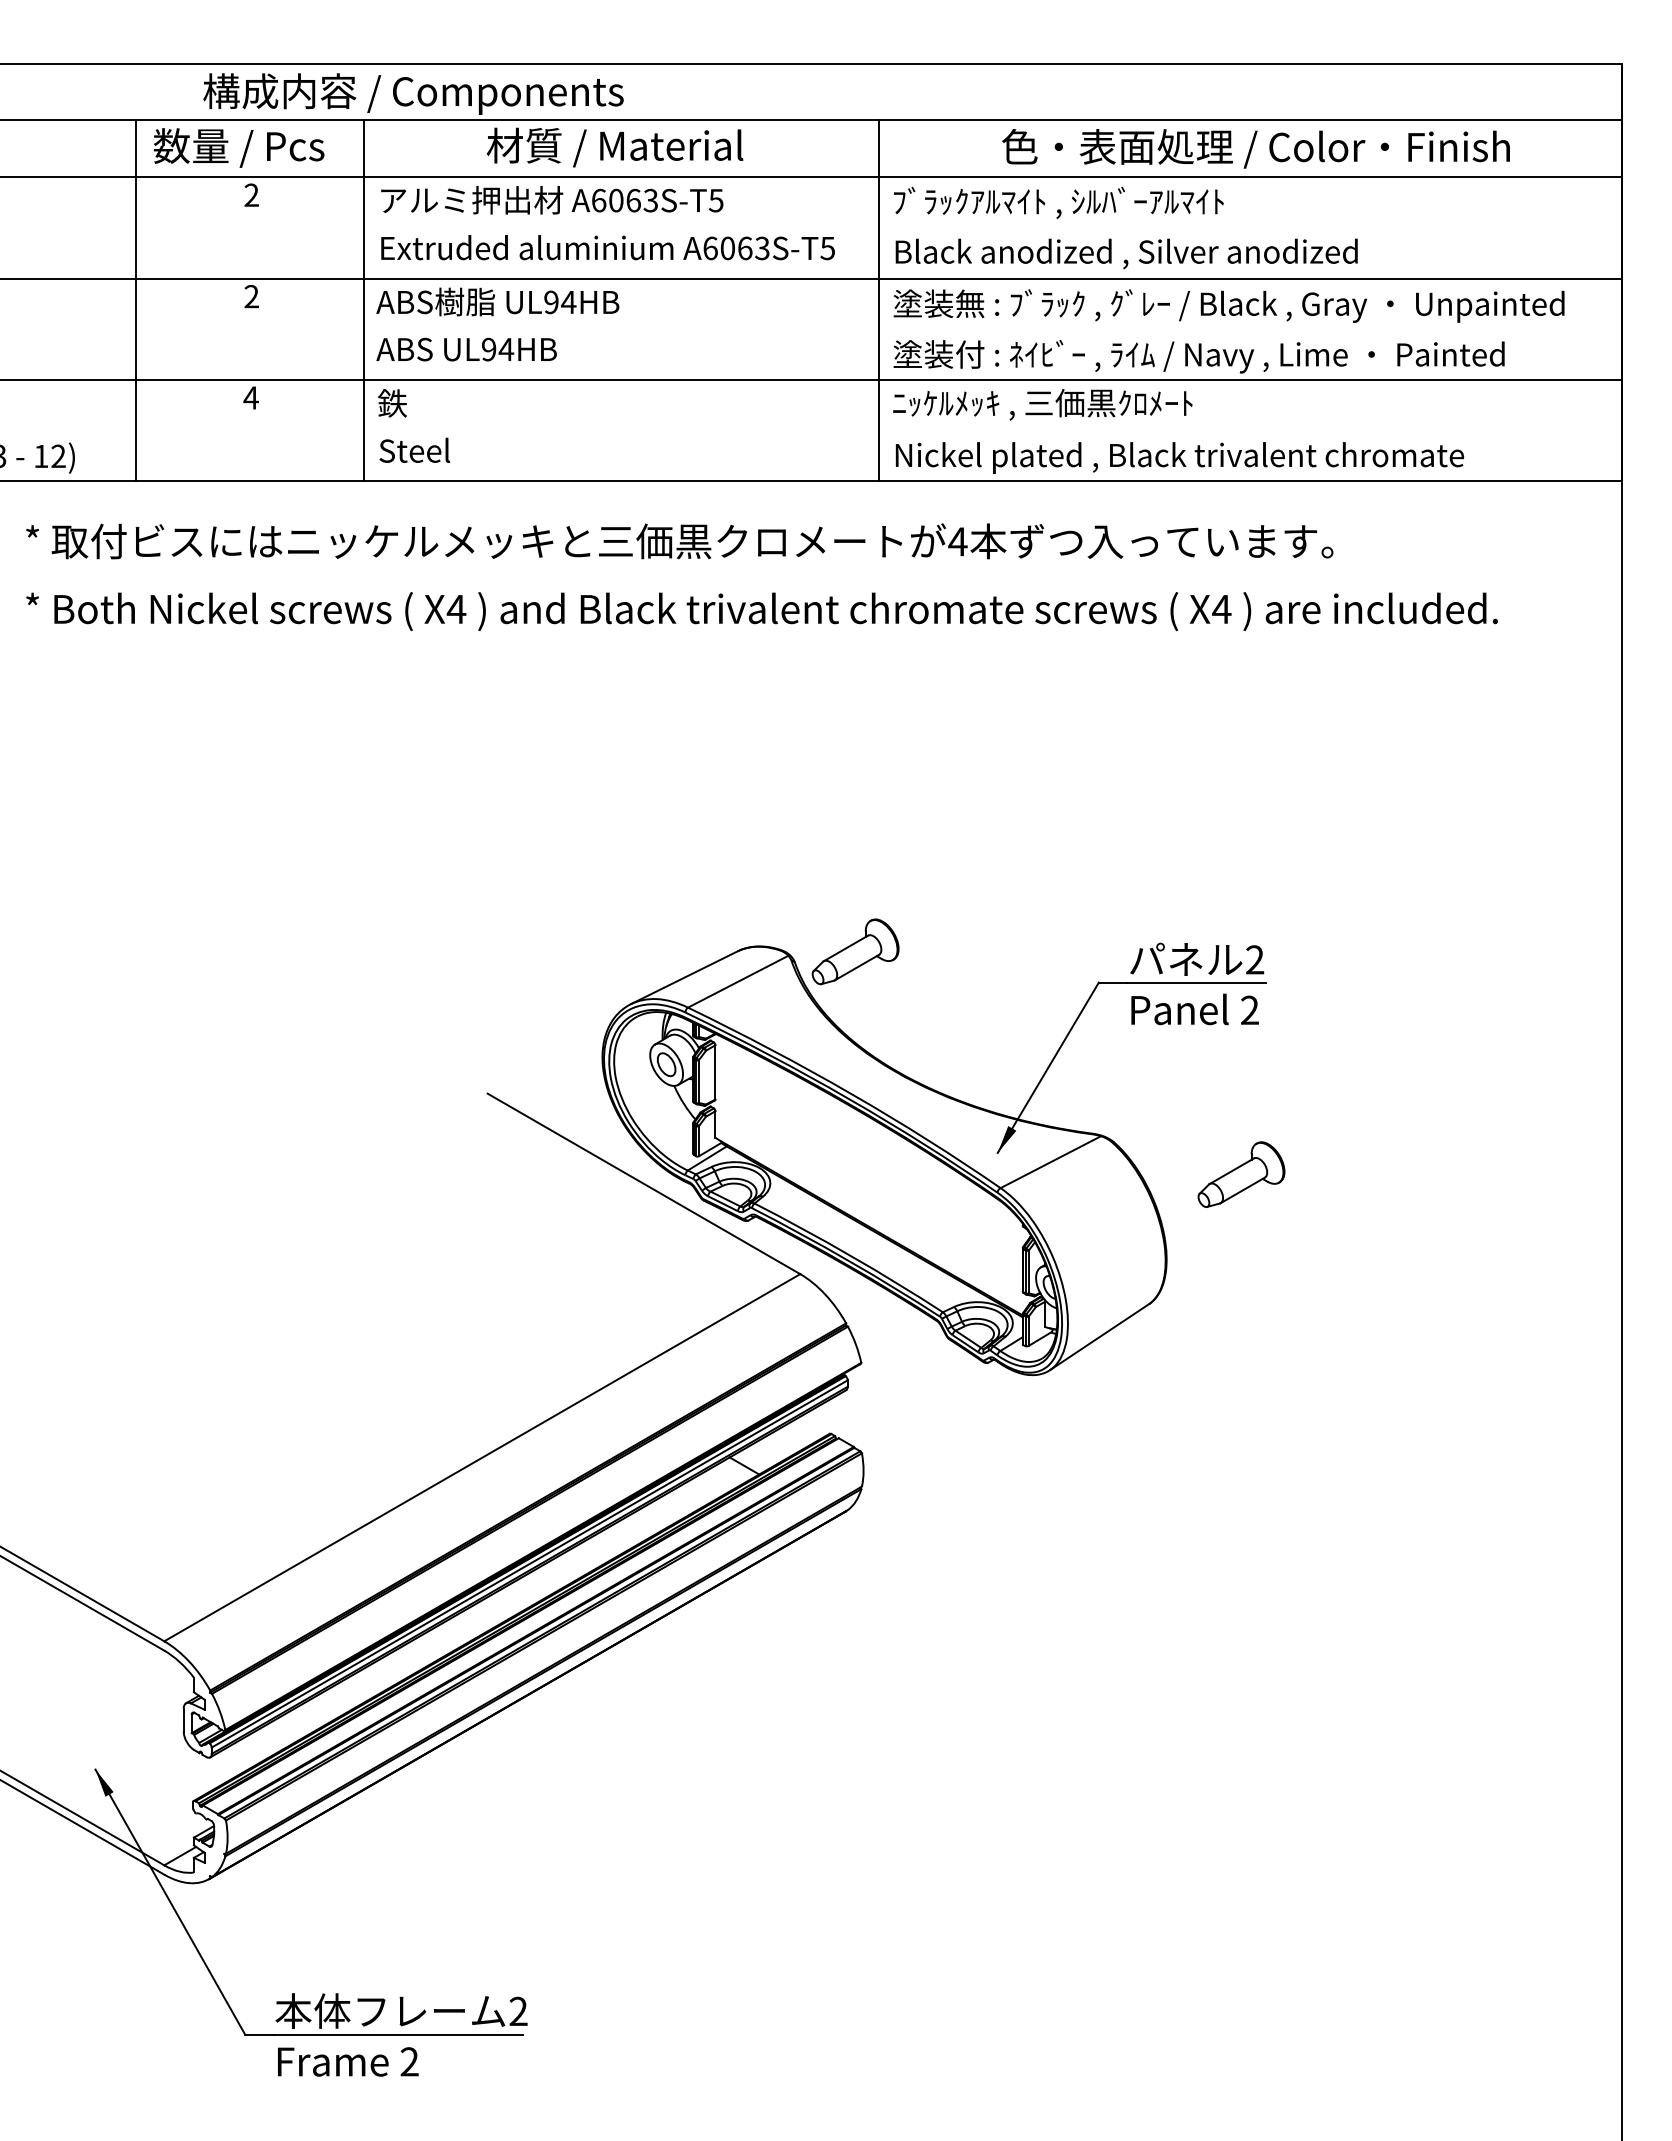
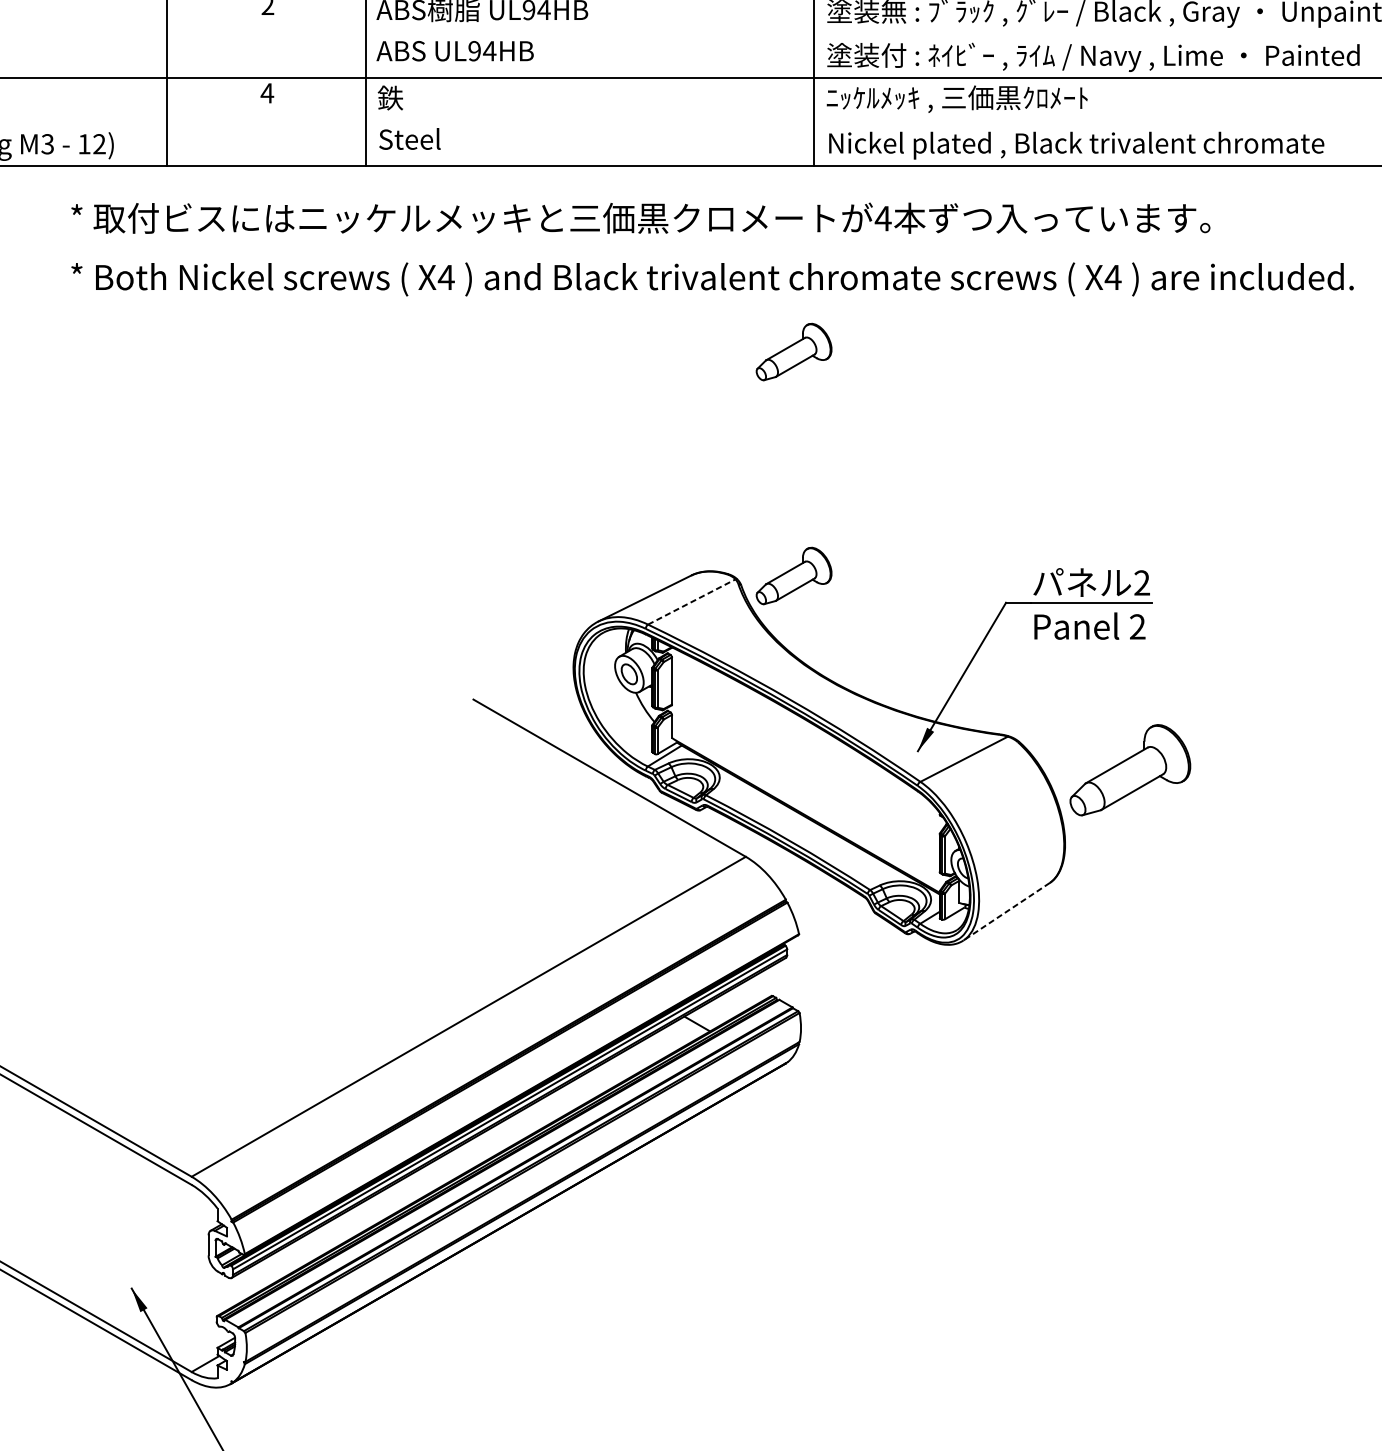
part: (855, 694) -> (793, 351), added
line: (738, 981) -> (692, 601), solid -> dashed
part: (1241, 1174) -> (1130, 770), size x1.6
line: (1099, 1337) -> (1006, 912), solid -> dashed

